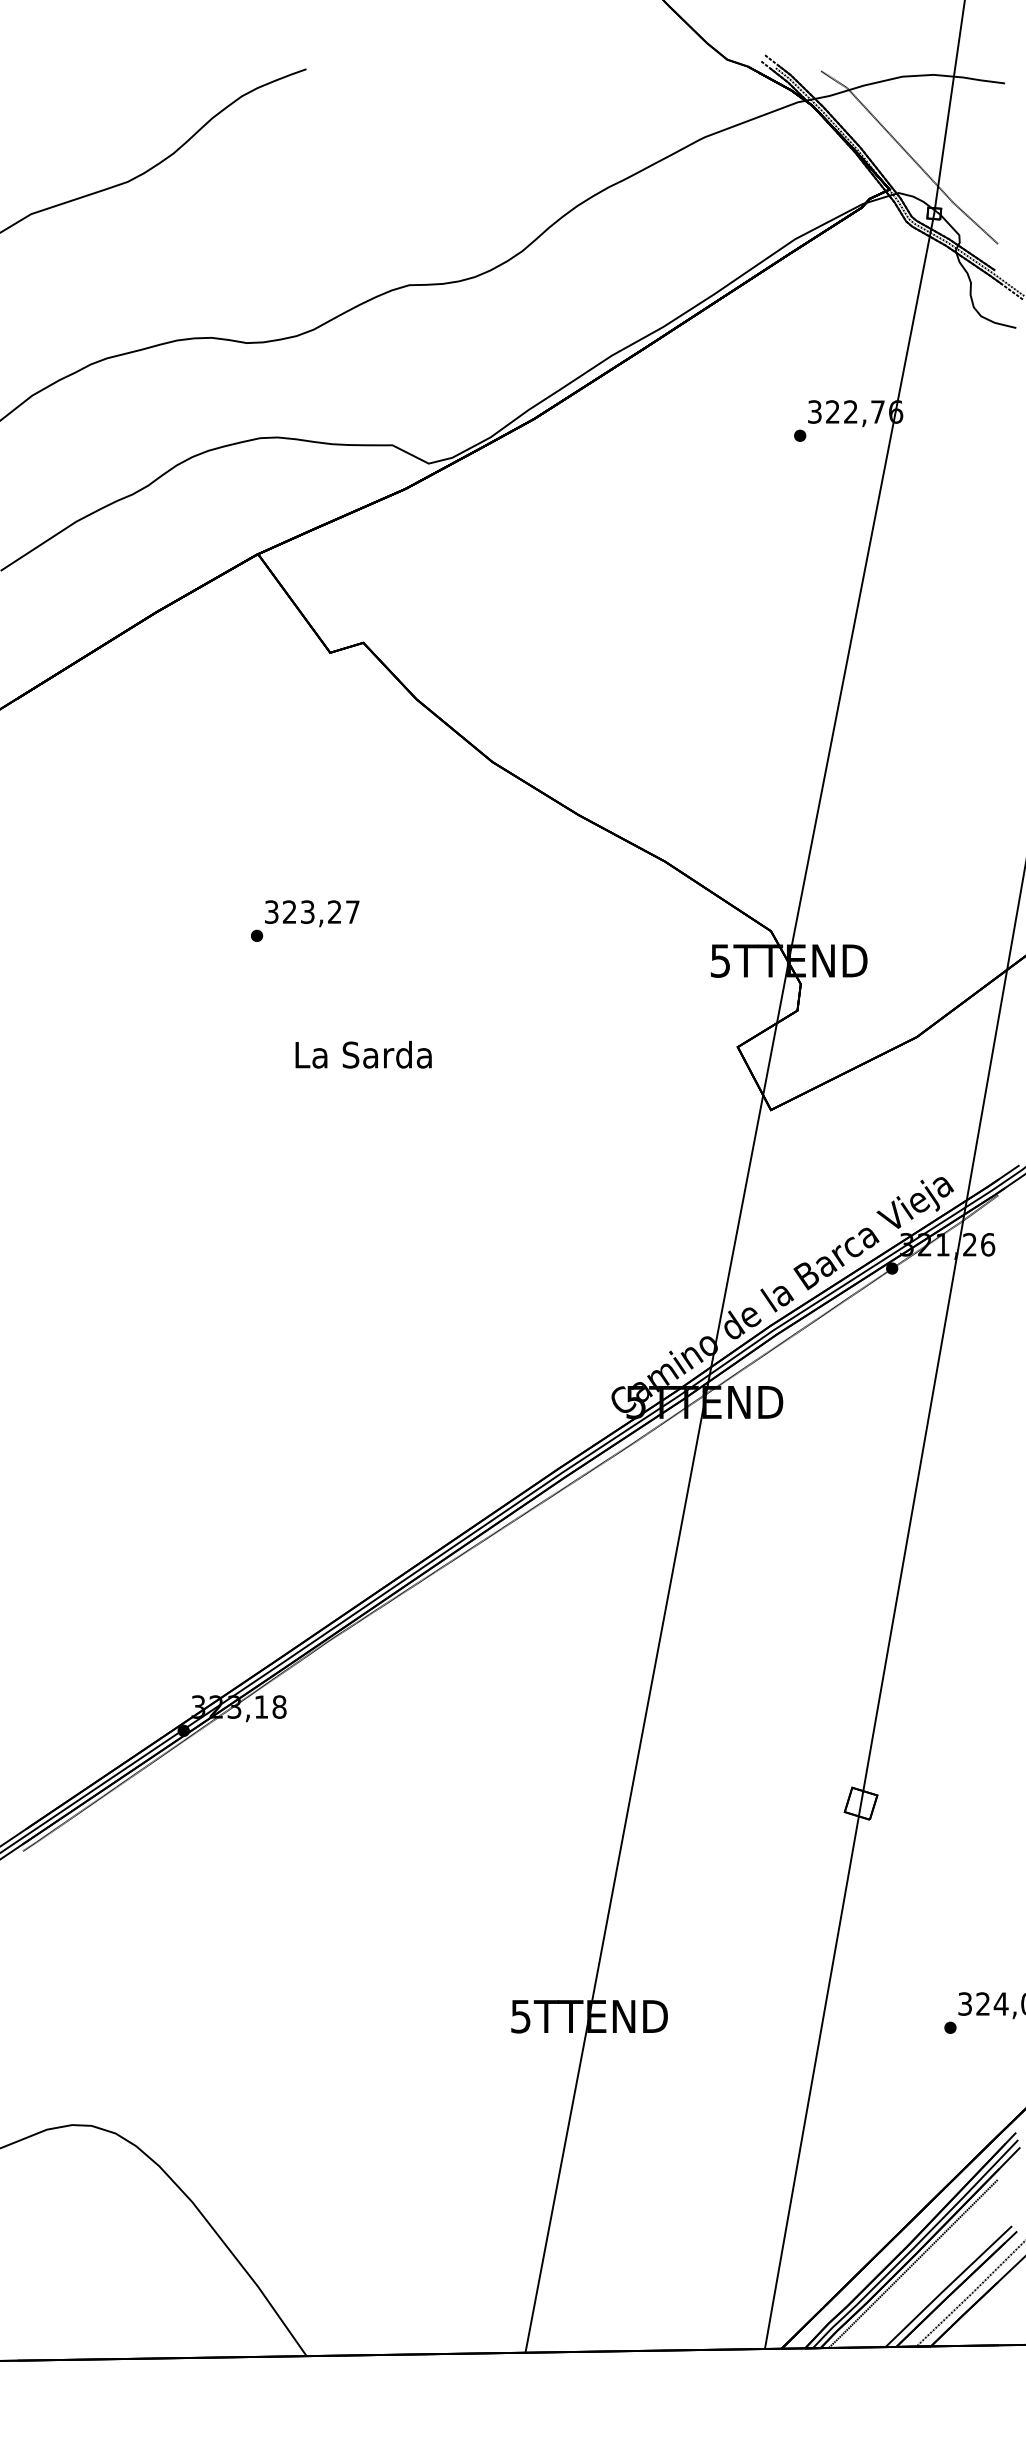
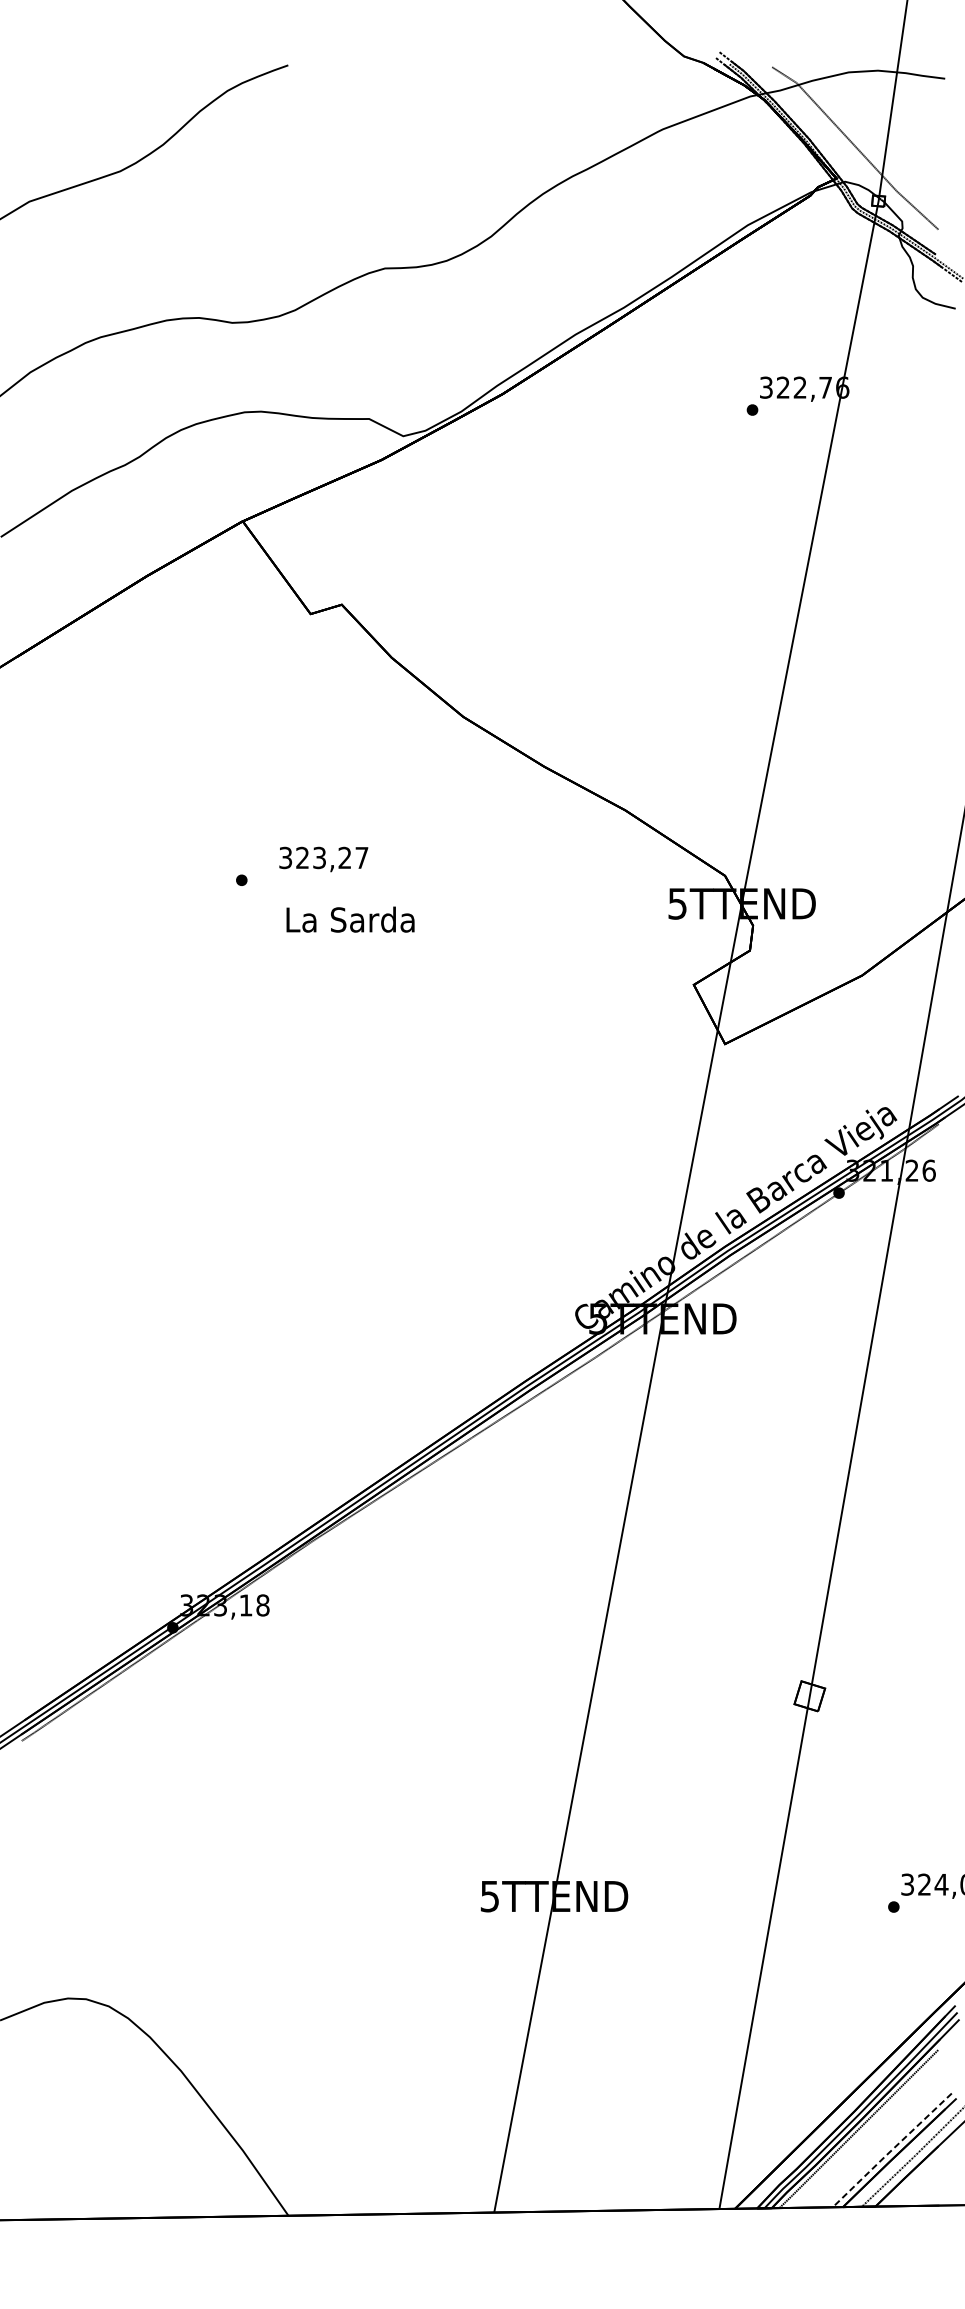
text: (312, 913) -> (324, 859), moved
text: (363, 1054) -> (350, 919), moved
line: (947, 2286) -> (891, 2150), solid -> dashed

